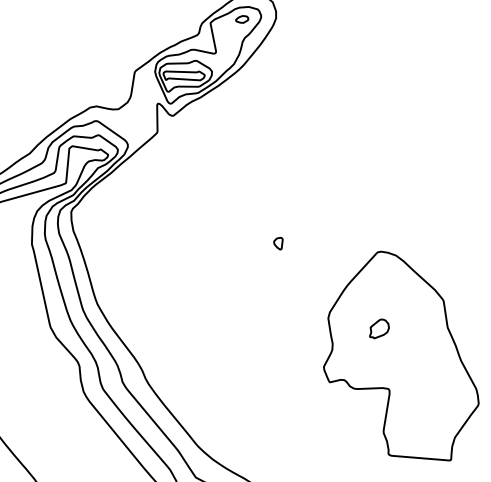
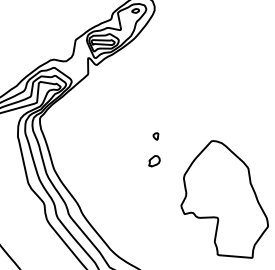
part: (379, 329) -> (154, 161), moved

